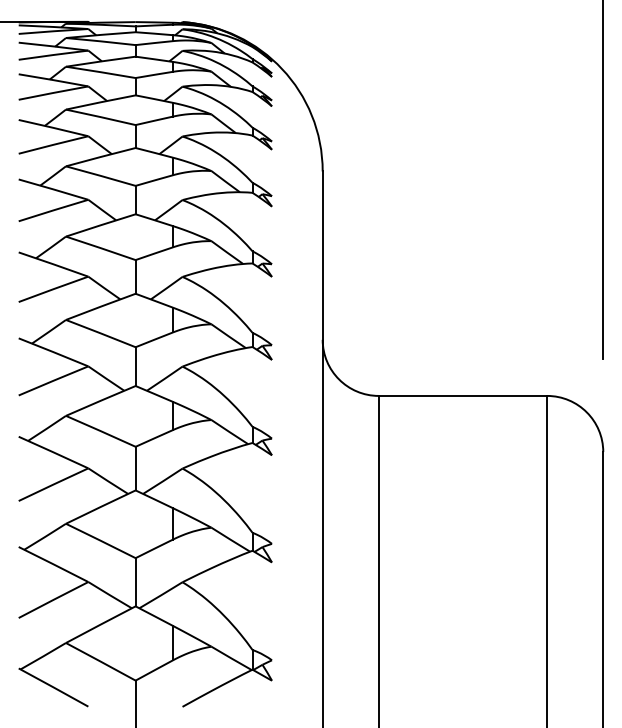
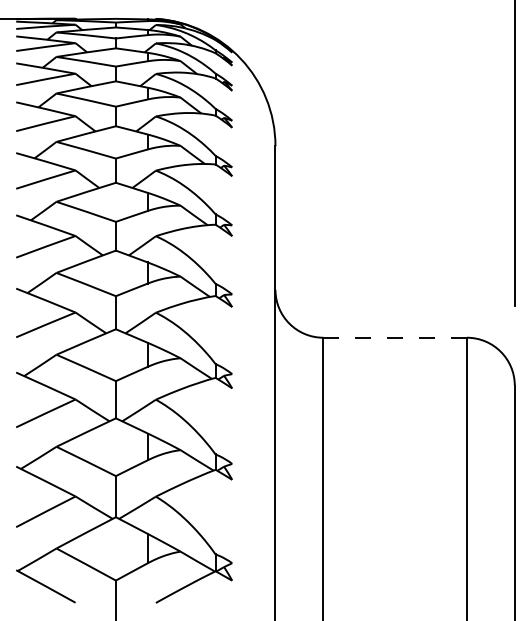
line: (463, 395) -> (395, 337), solid -> dashed

